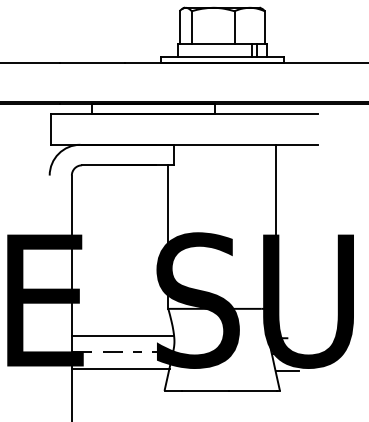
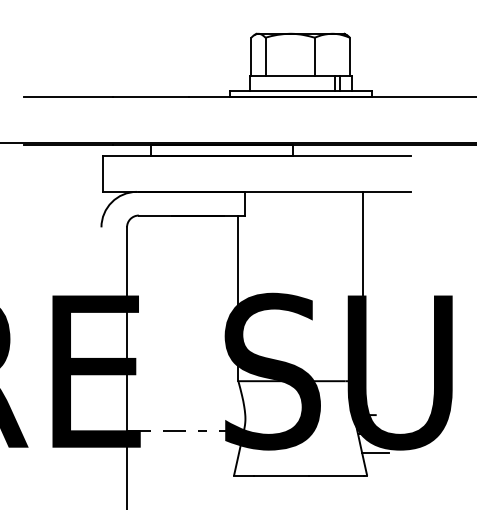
line: (122, 335) -> (185, 412), removed
line: (120, 368) -> (183, 450), removed

